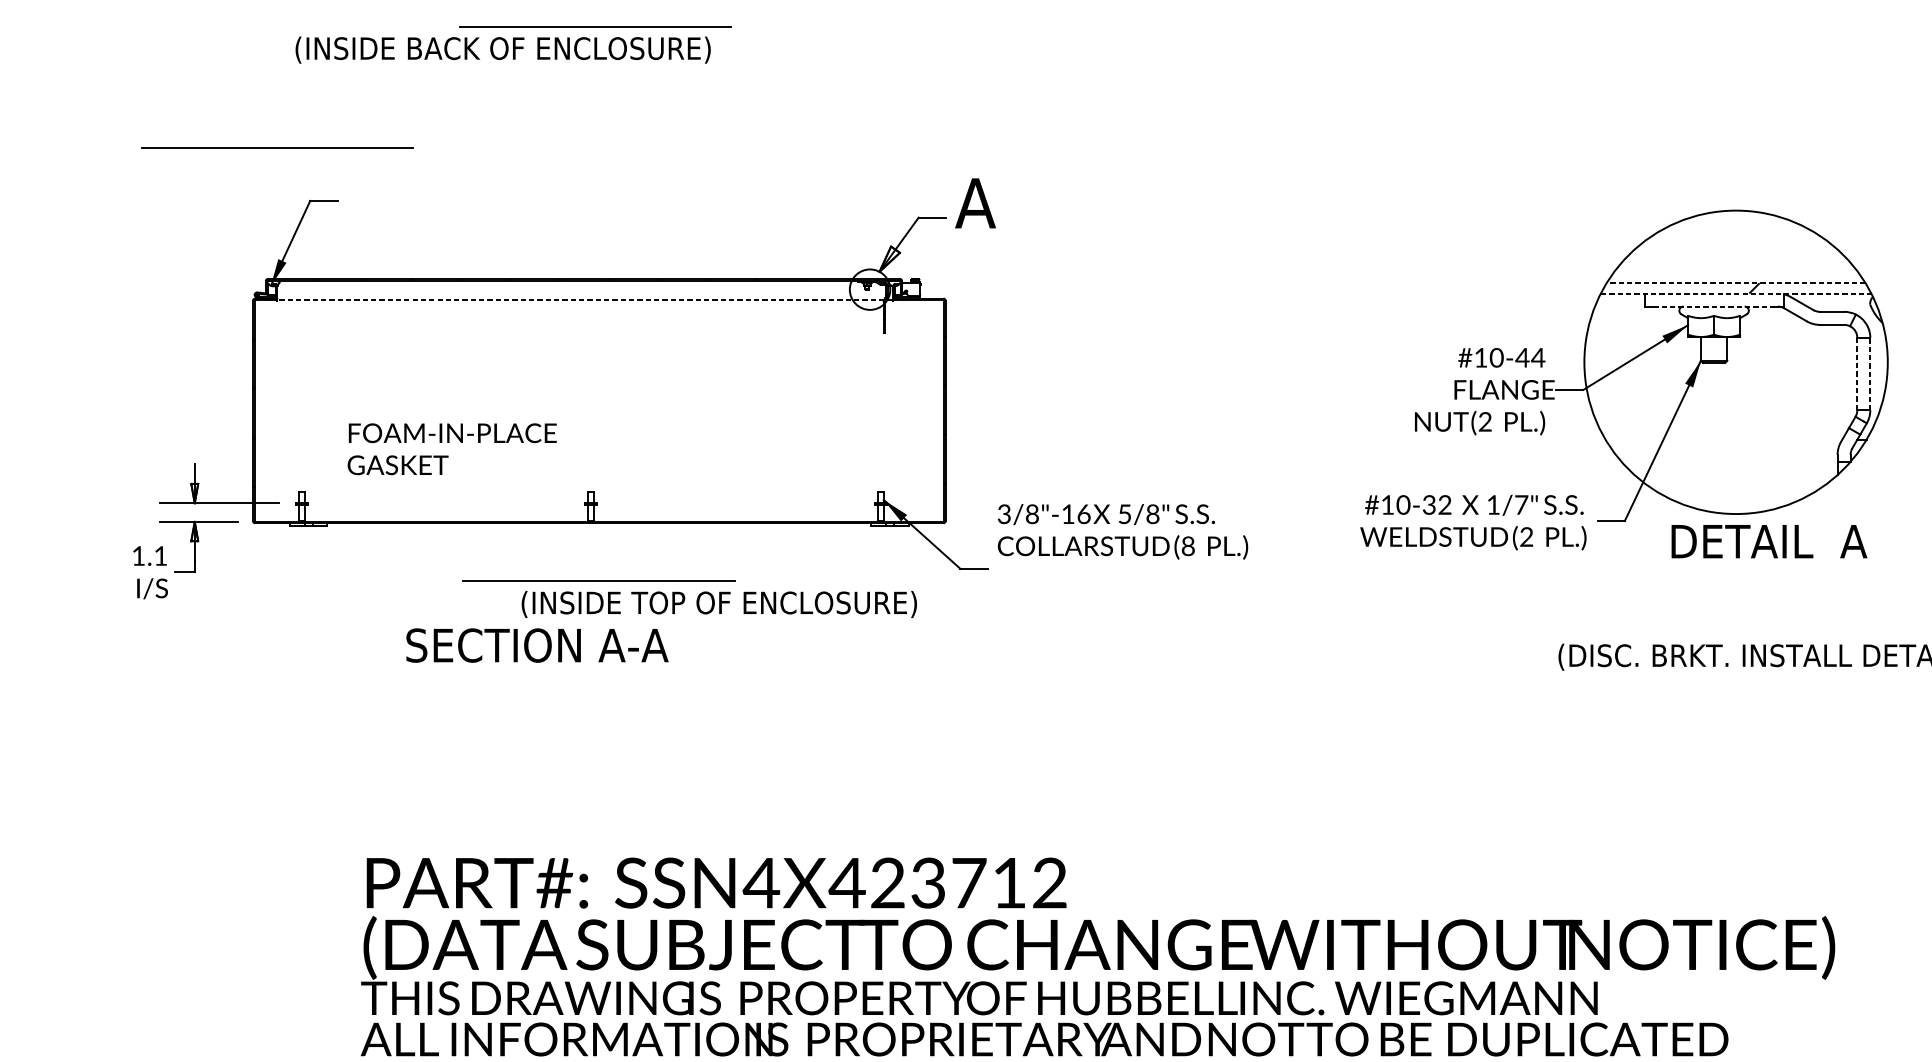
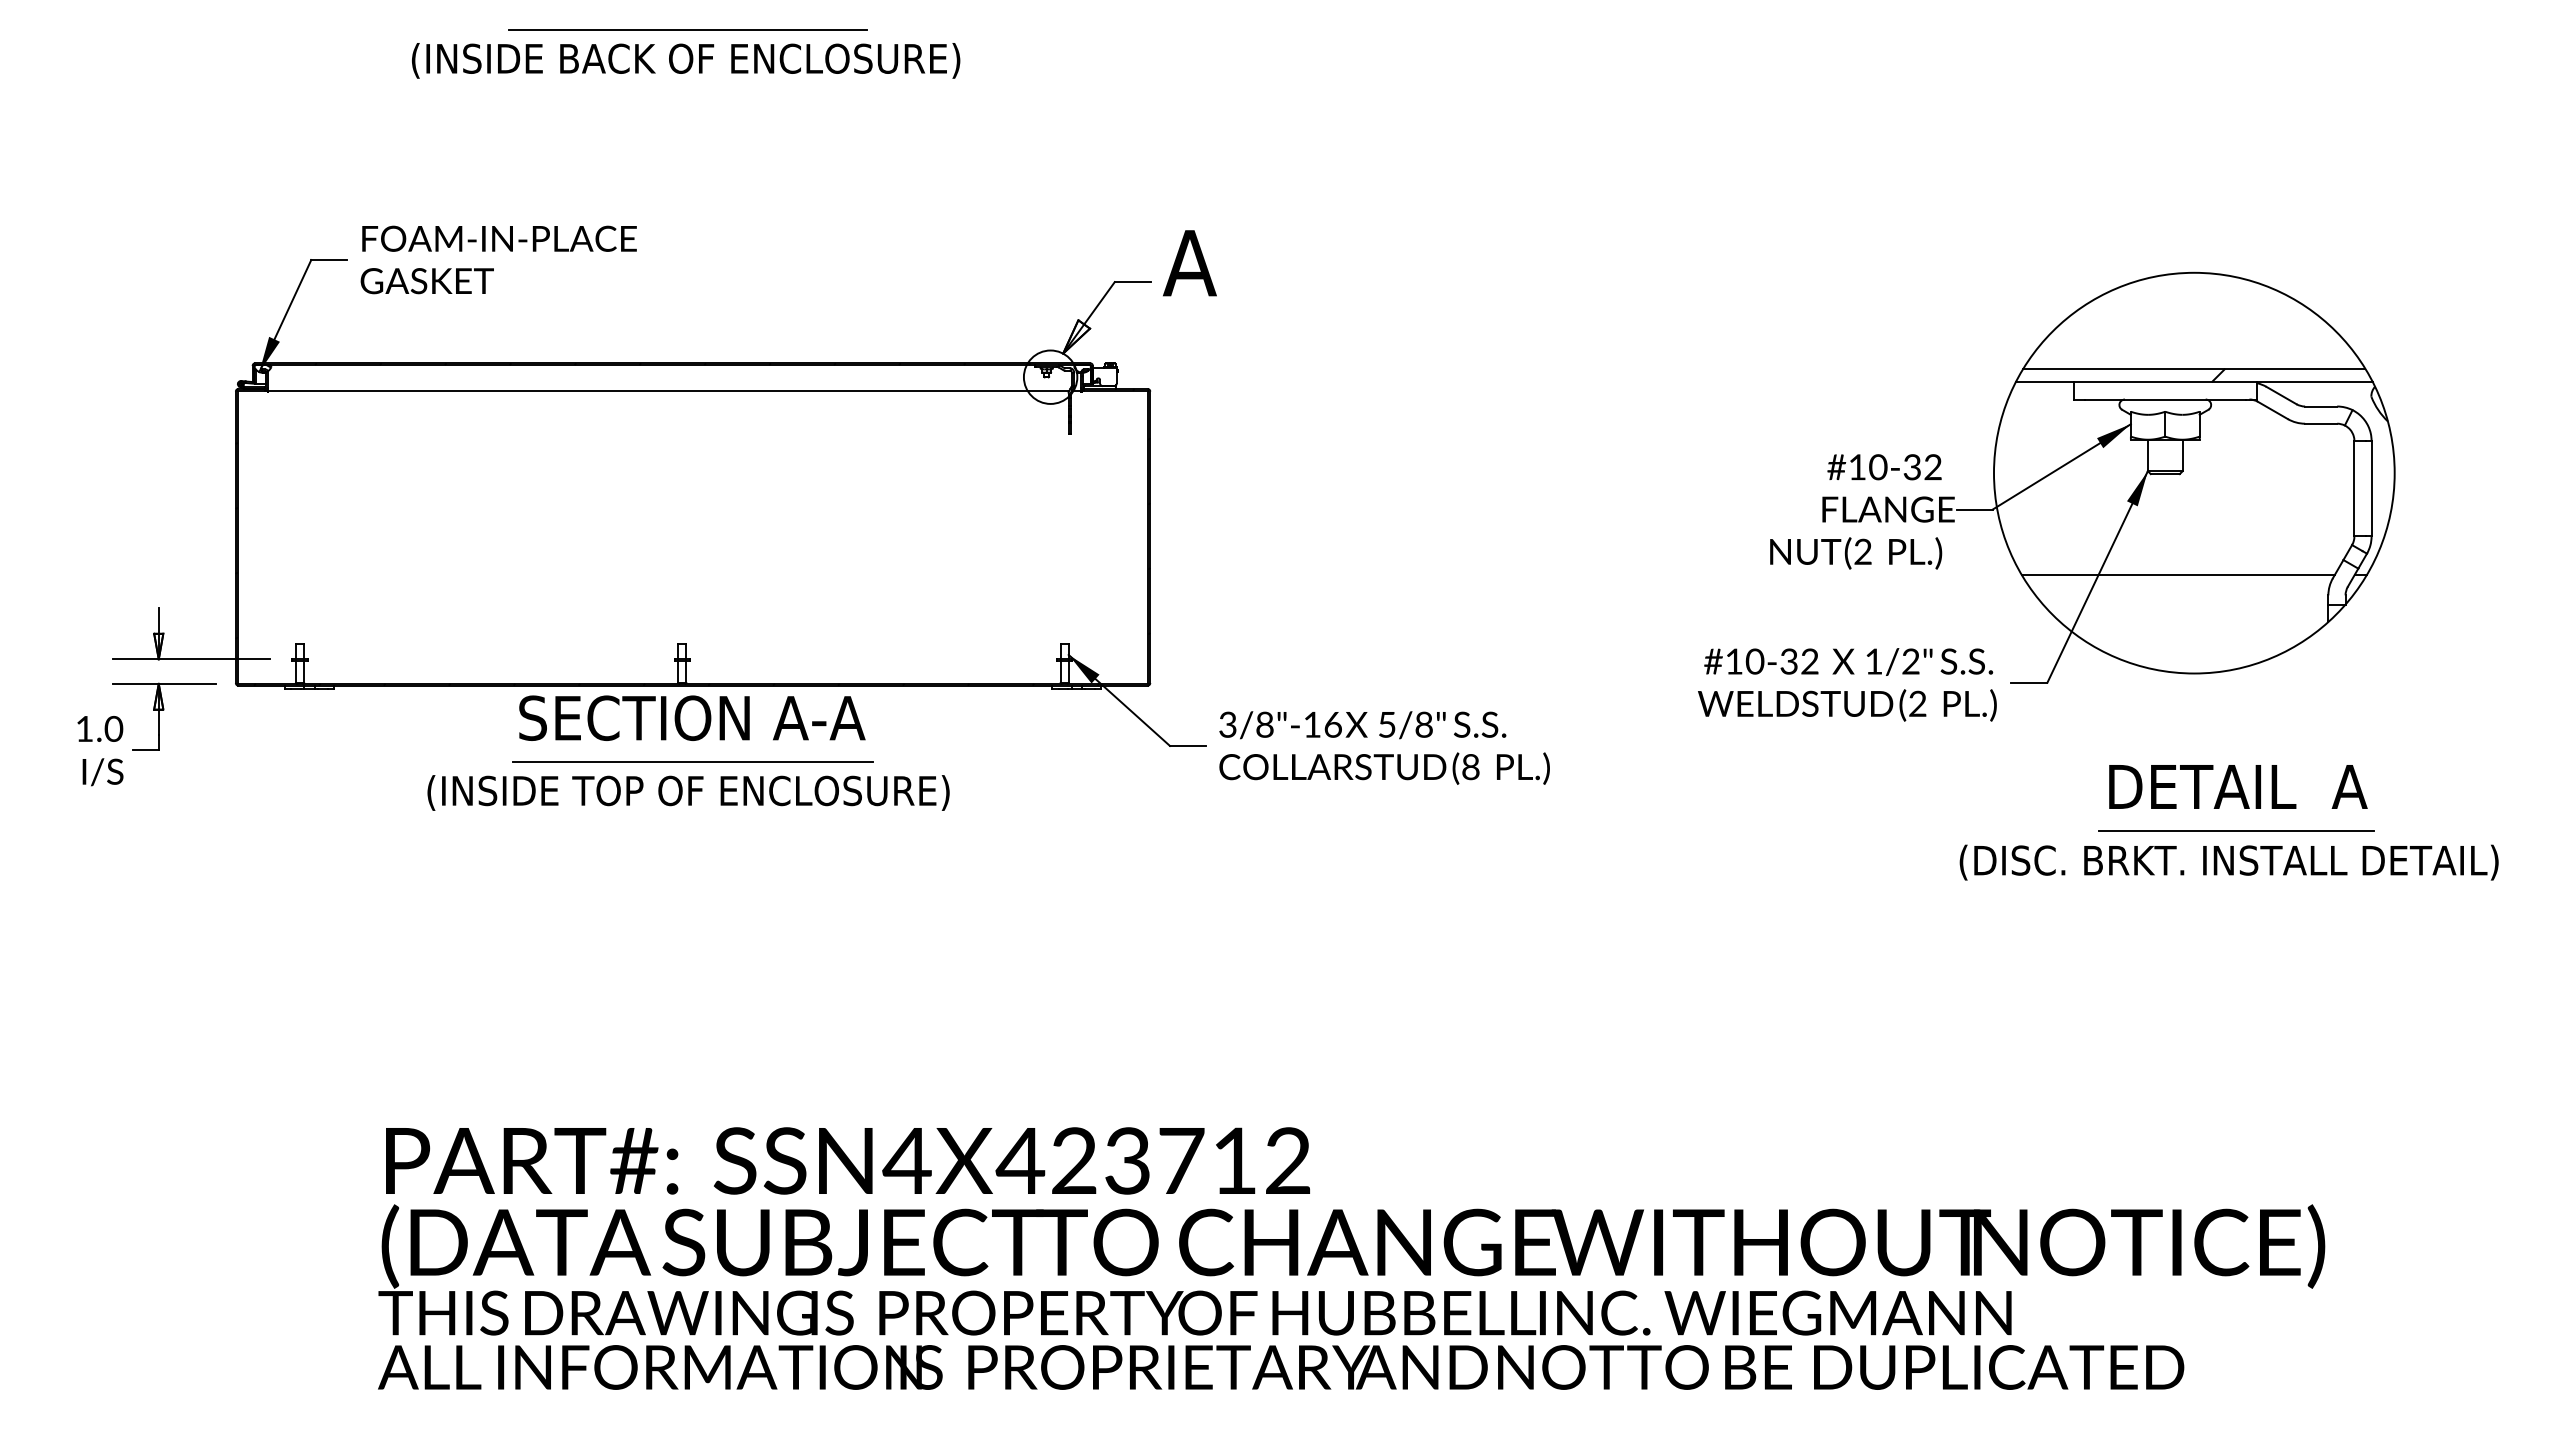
text: (503, 49) -> (686, 60), moved
line: (277, 148) -> (267, 190), removed
line: (1736, 283) -> (2194, 368), dashed -> solid
line: (1736, 293) -> (2194, 382), dashed -> solid
line: (580, 299) -> (668, 390), dashed -> solid
line: (1714, 306) -> (2165, 399), dashed -> solid
text: (1530, 358) -> (1922, 467), #10-44 -> #10-32
line: (1857, 373) -> (2354, 488), dashed -> solid
line: (1870, 373) -> (2371, 488), dashed -> solid
line: (1723, 439) -> (2177, 575), added
text: (452, 448) -> (498, 259), moved
text: (1521, 504) -> (1910, 661), 1/7" -> 1/2"
text: (1122, 531) -> (1384, 747), moved
text: (1769, 541) -> (2238, 786), moved
text: (160, 555) -> (113, 728), 1.1 -> 1.0
text: (719, 604) -> (688, 792), moved
line: (1768, 633) -> (2236, 831), added
text: (537, 645) -> (692, 717), moved

